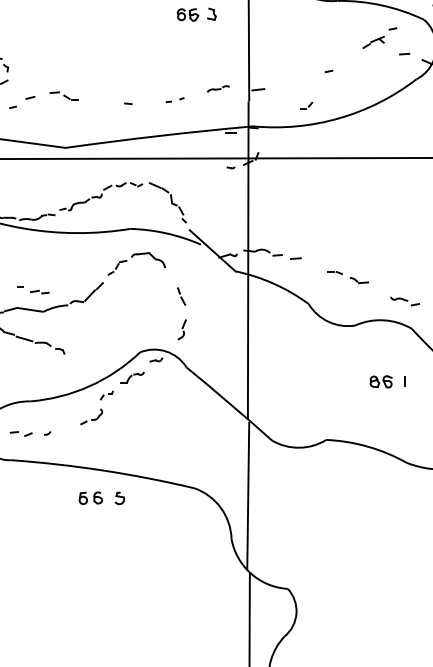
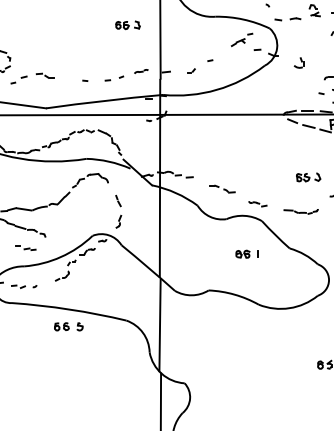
part: (175, 100) -> (114, 78), size x1.67
part: (306, 104) -> (191, 70), moved
part: (32, 289) -> (25, 247), moved

